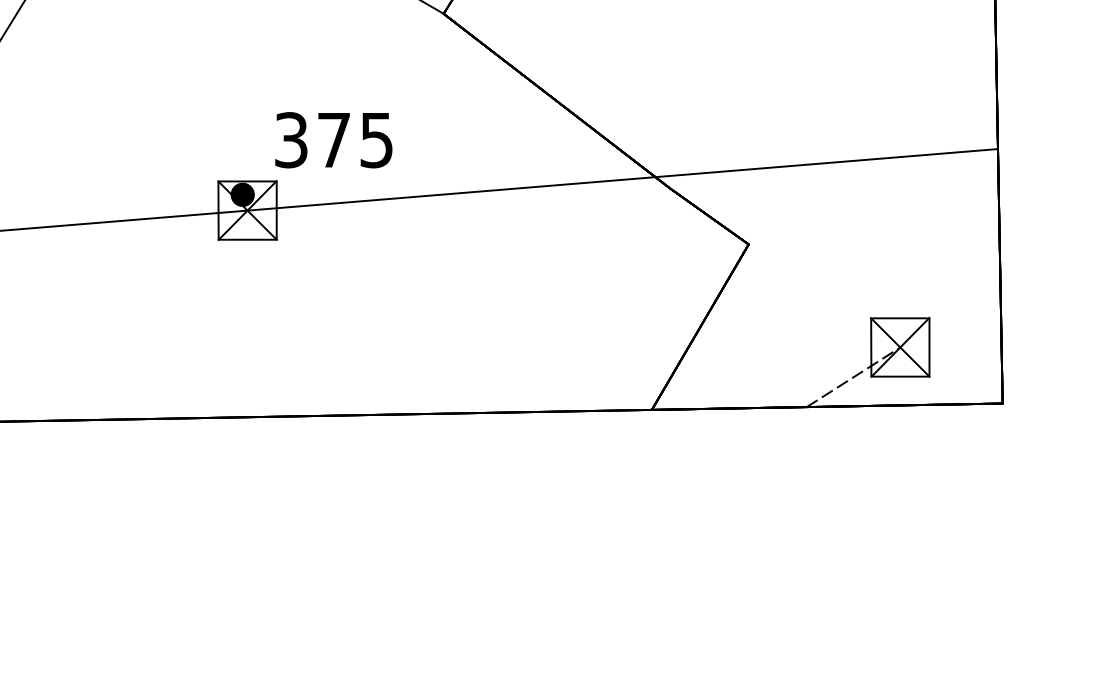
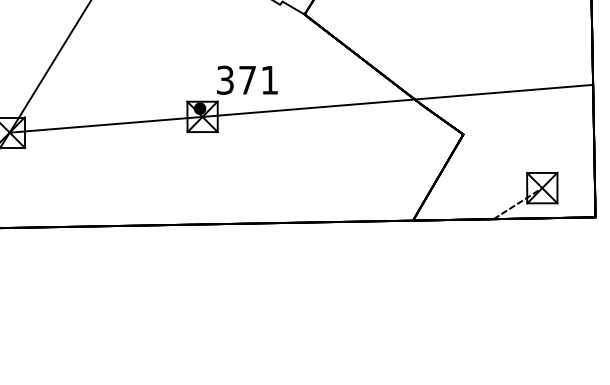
text: (376, 140) -> (269, 80), 375 -> 371

